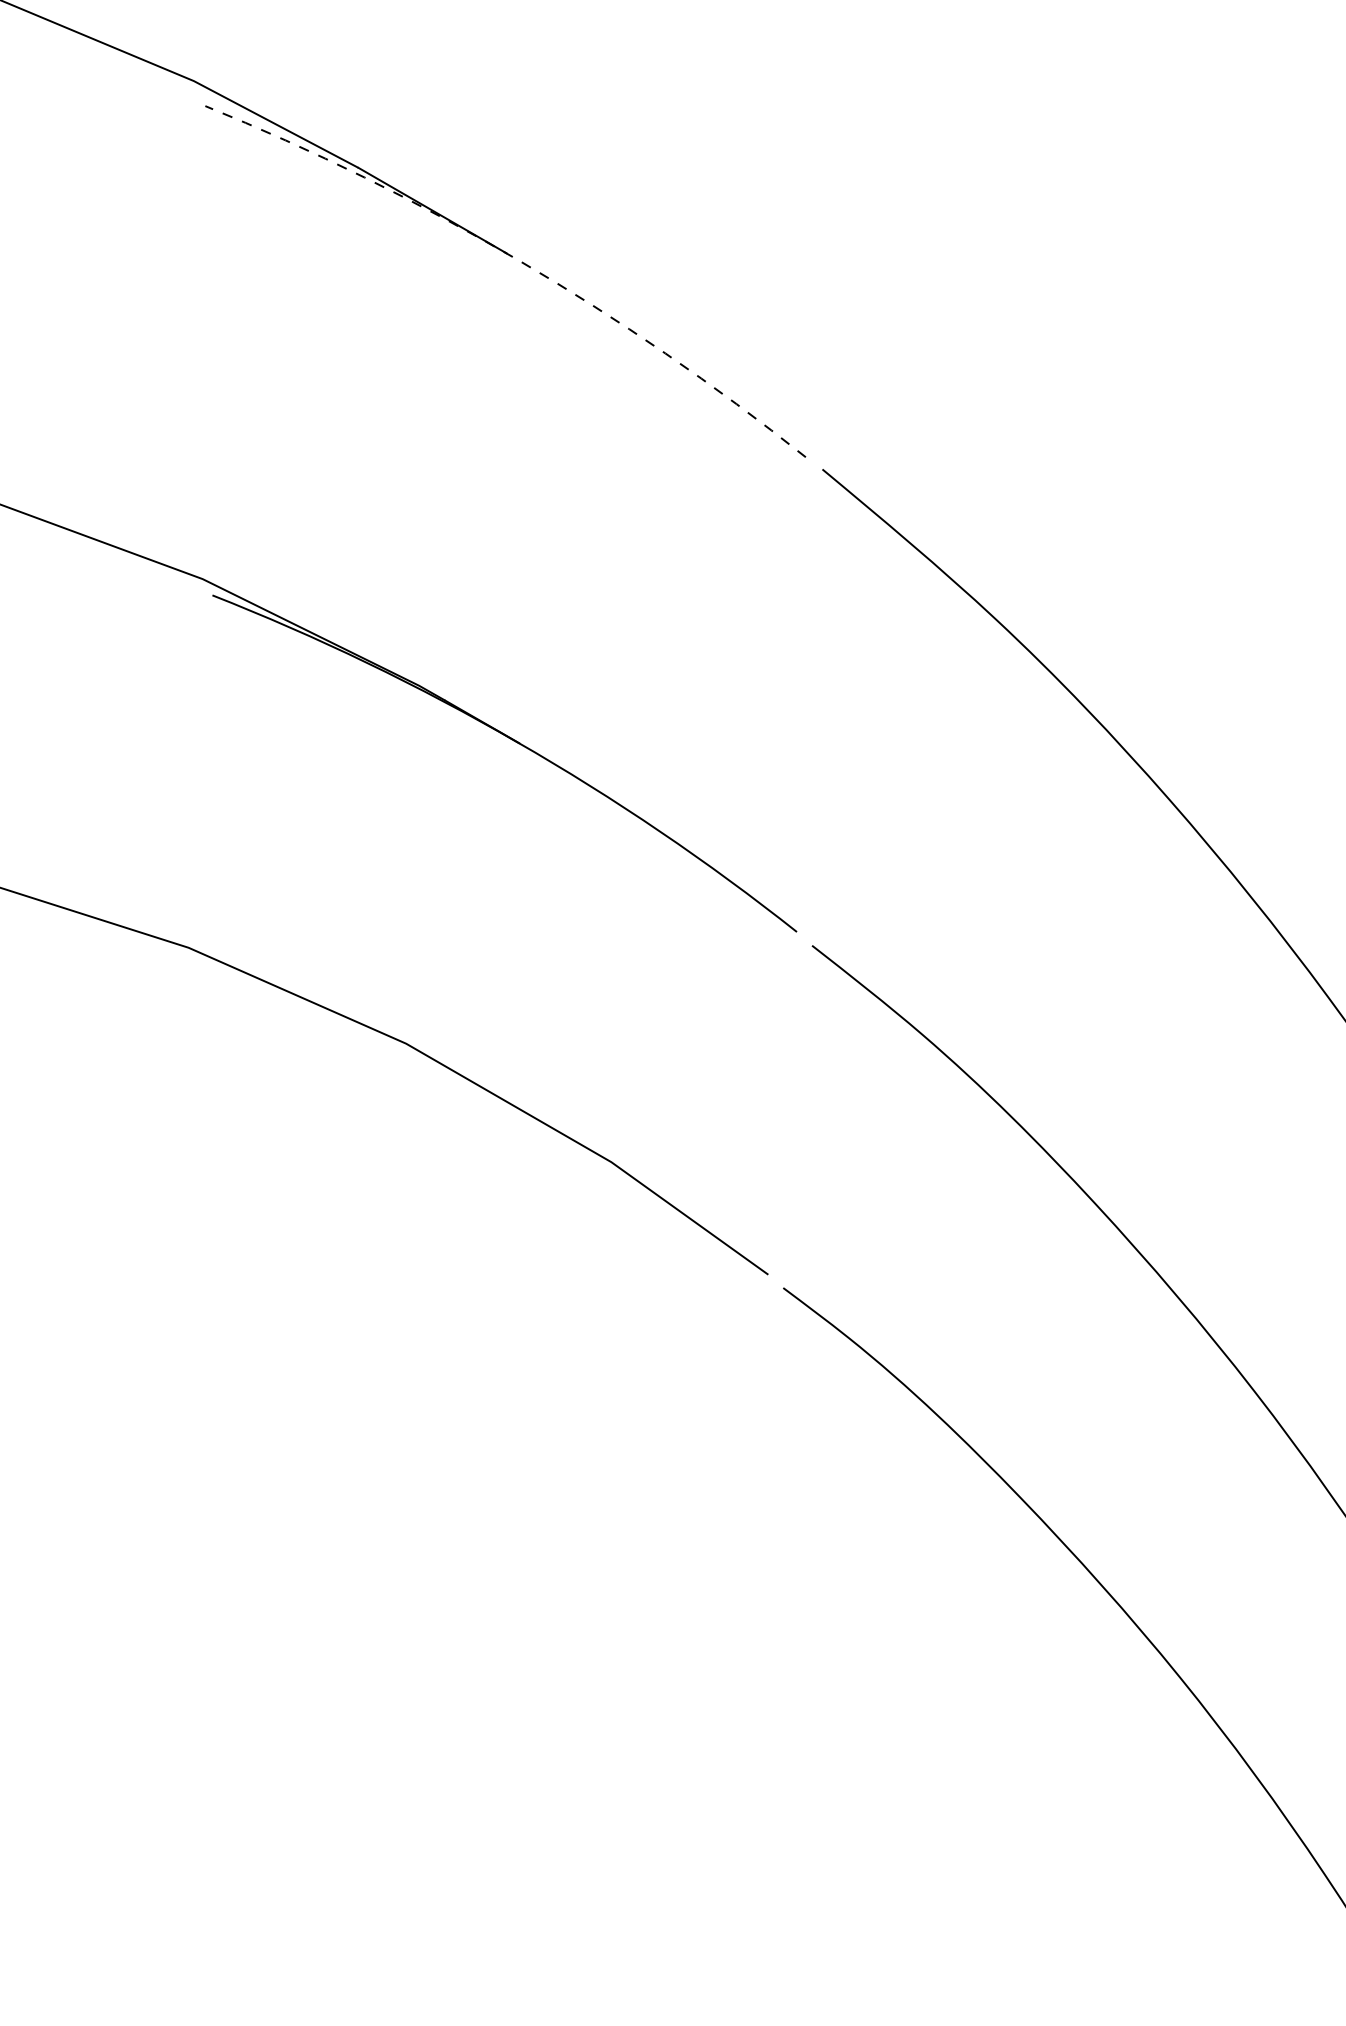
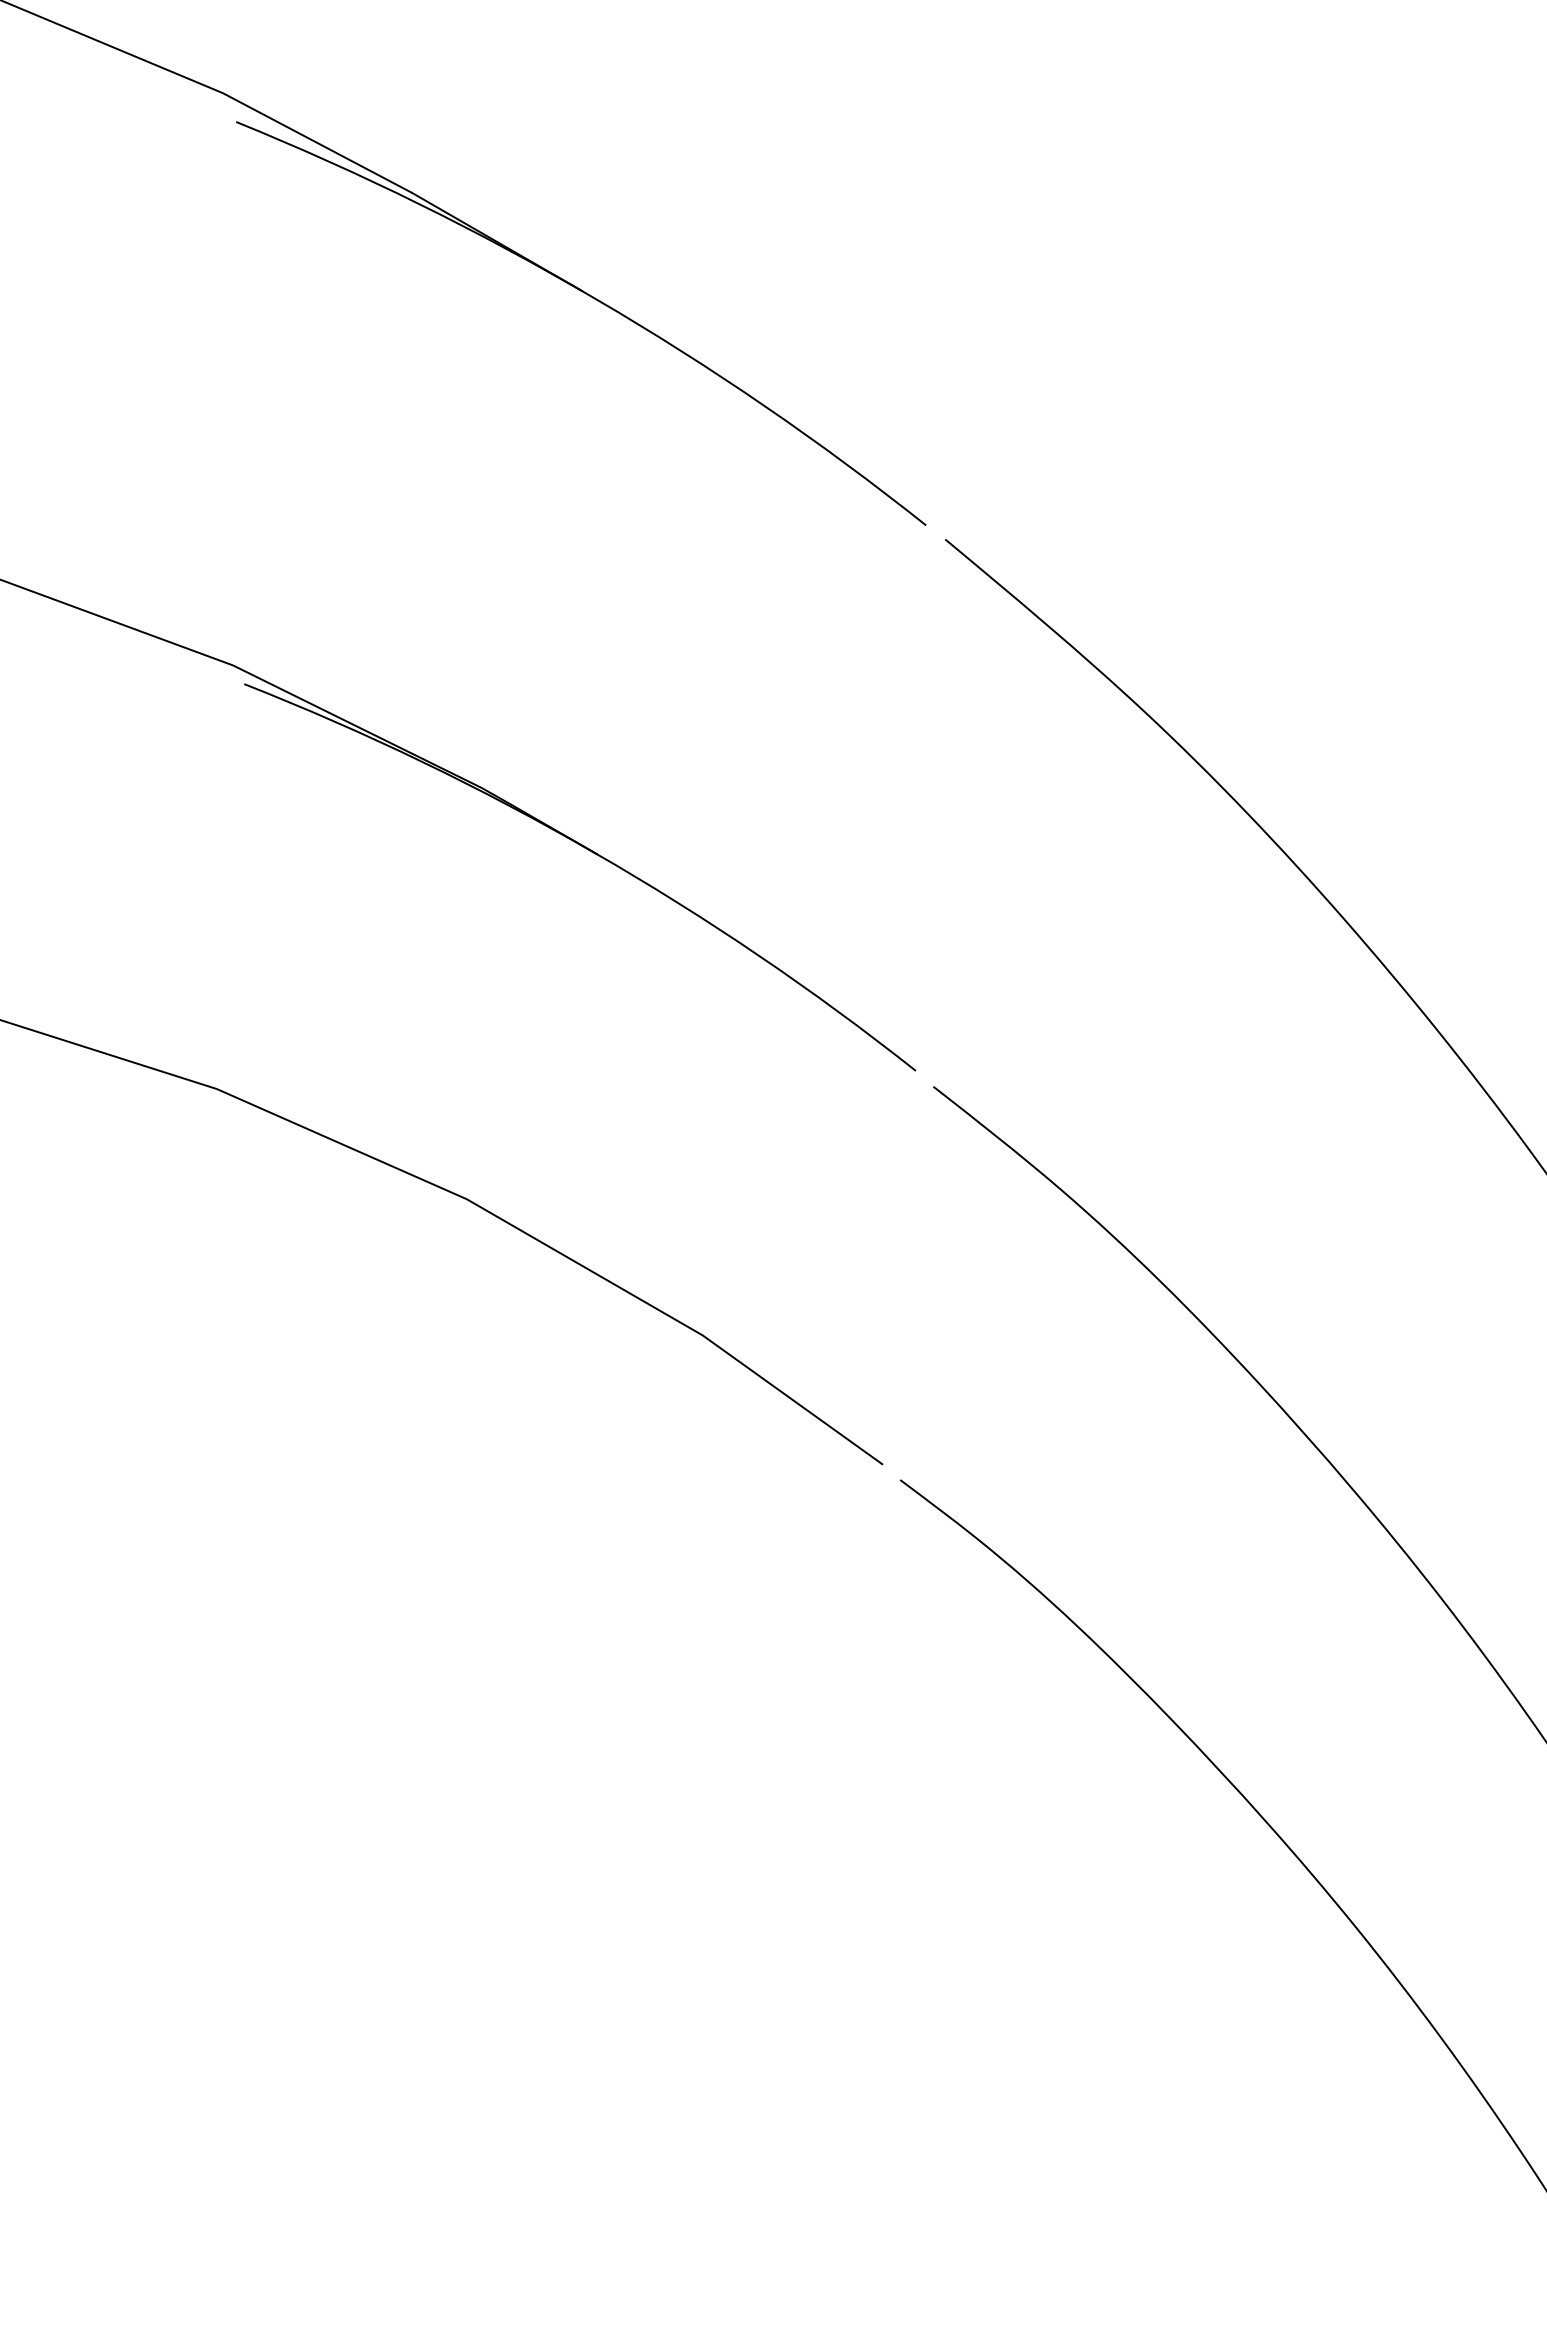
arc: (518, 259) -> (595, 298), dashed -> solid

